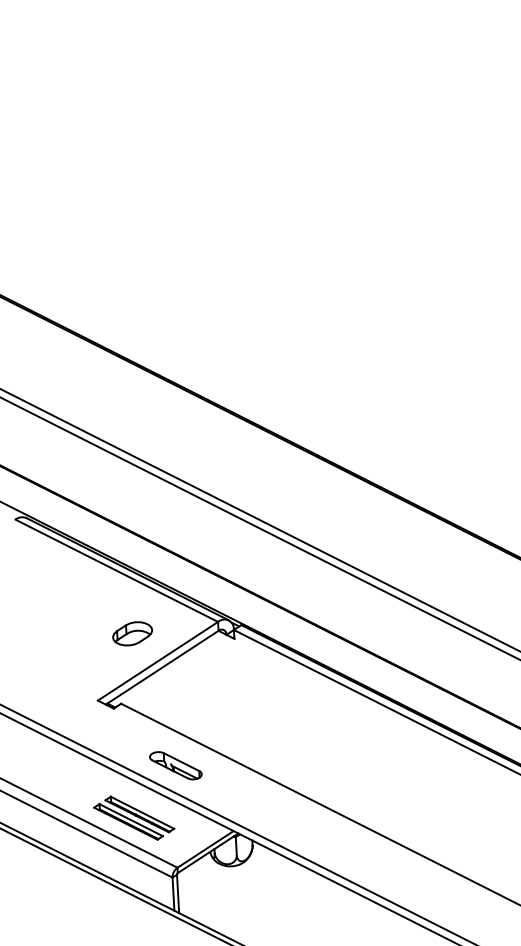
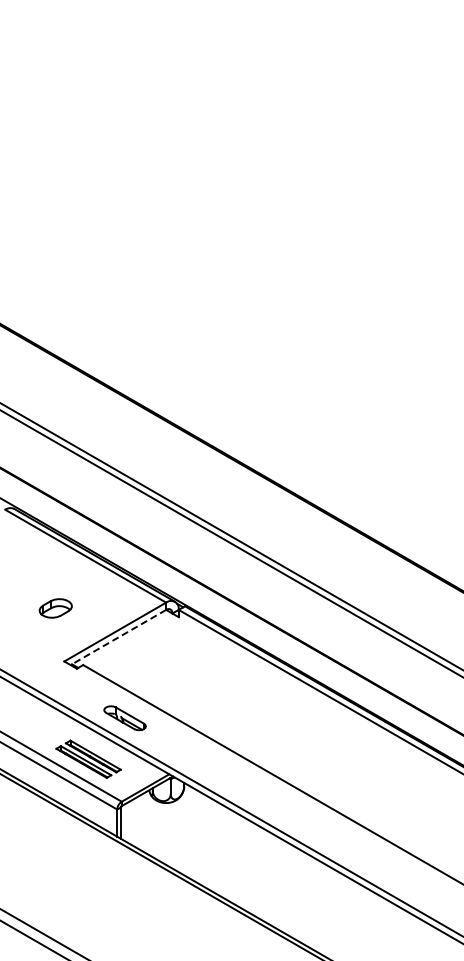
part: (132, 633) -> (55, 608), moved
line: (161, 667) -> (117, 637), solid -> dashed

